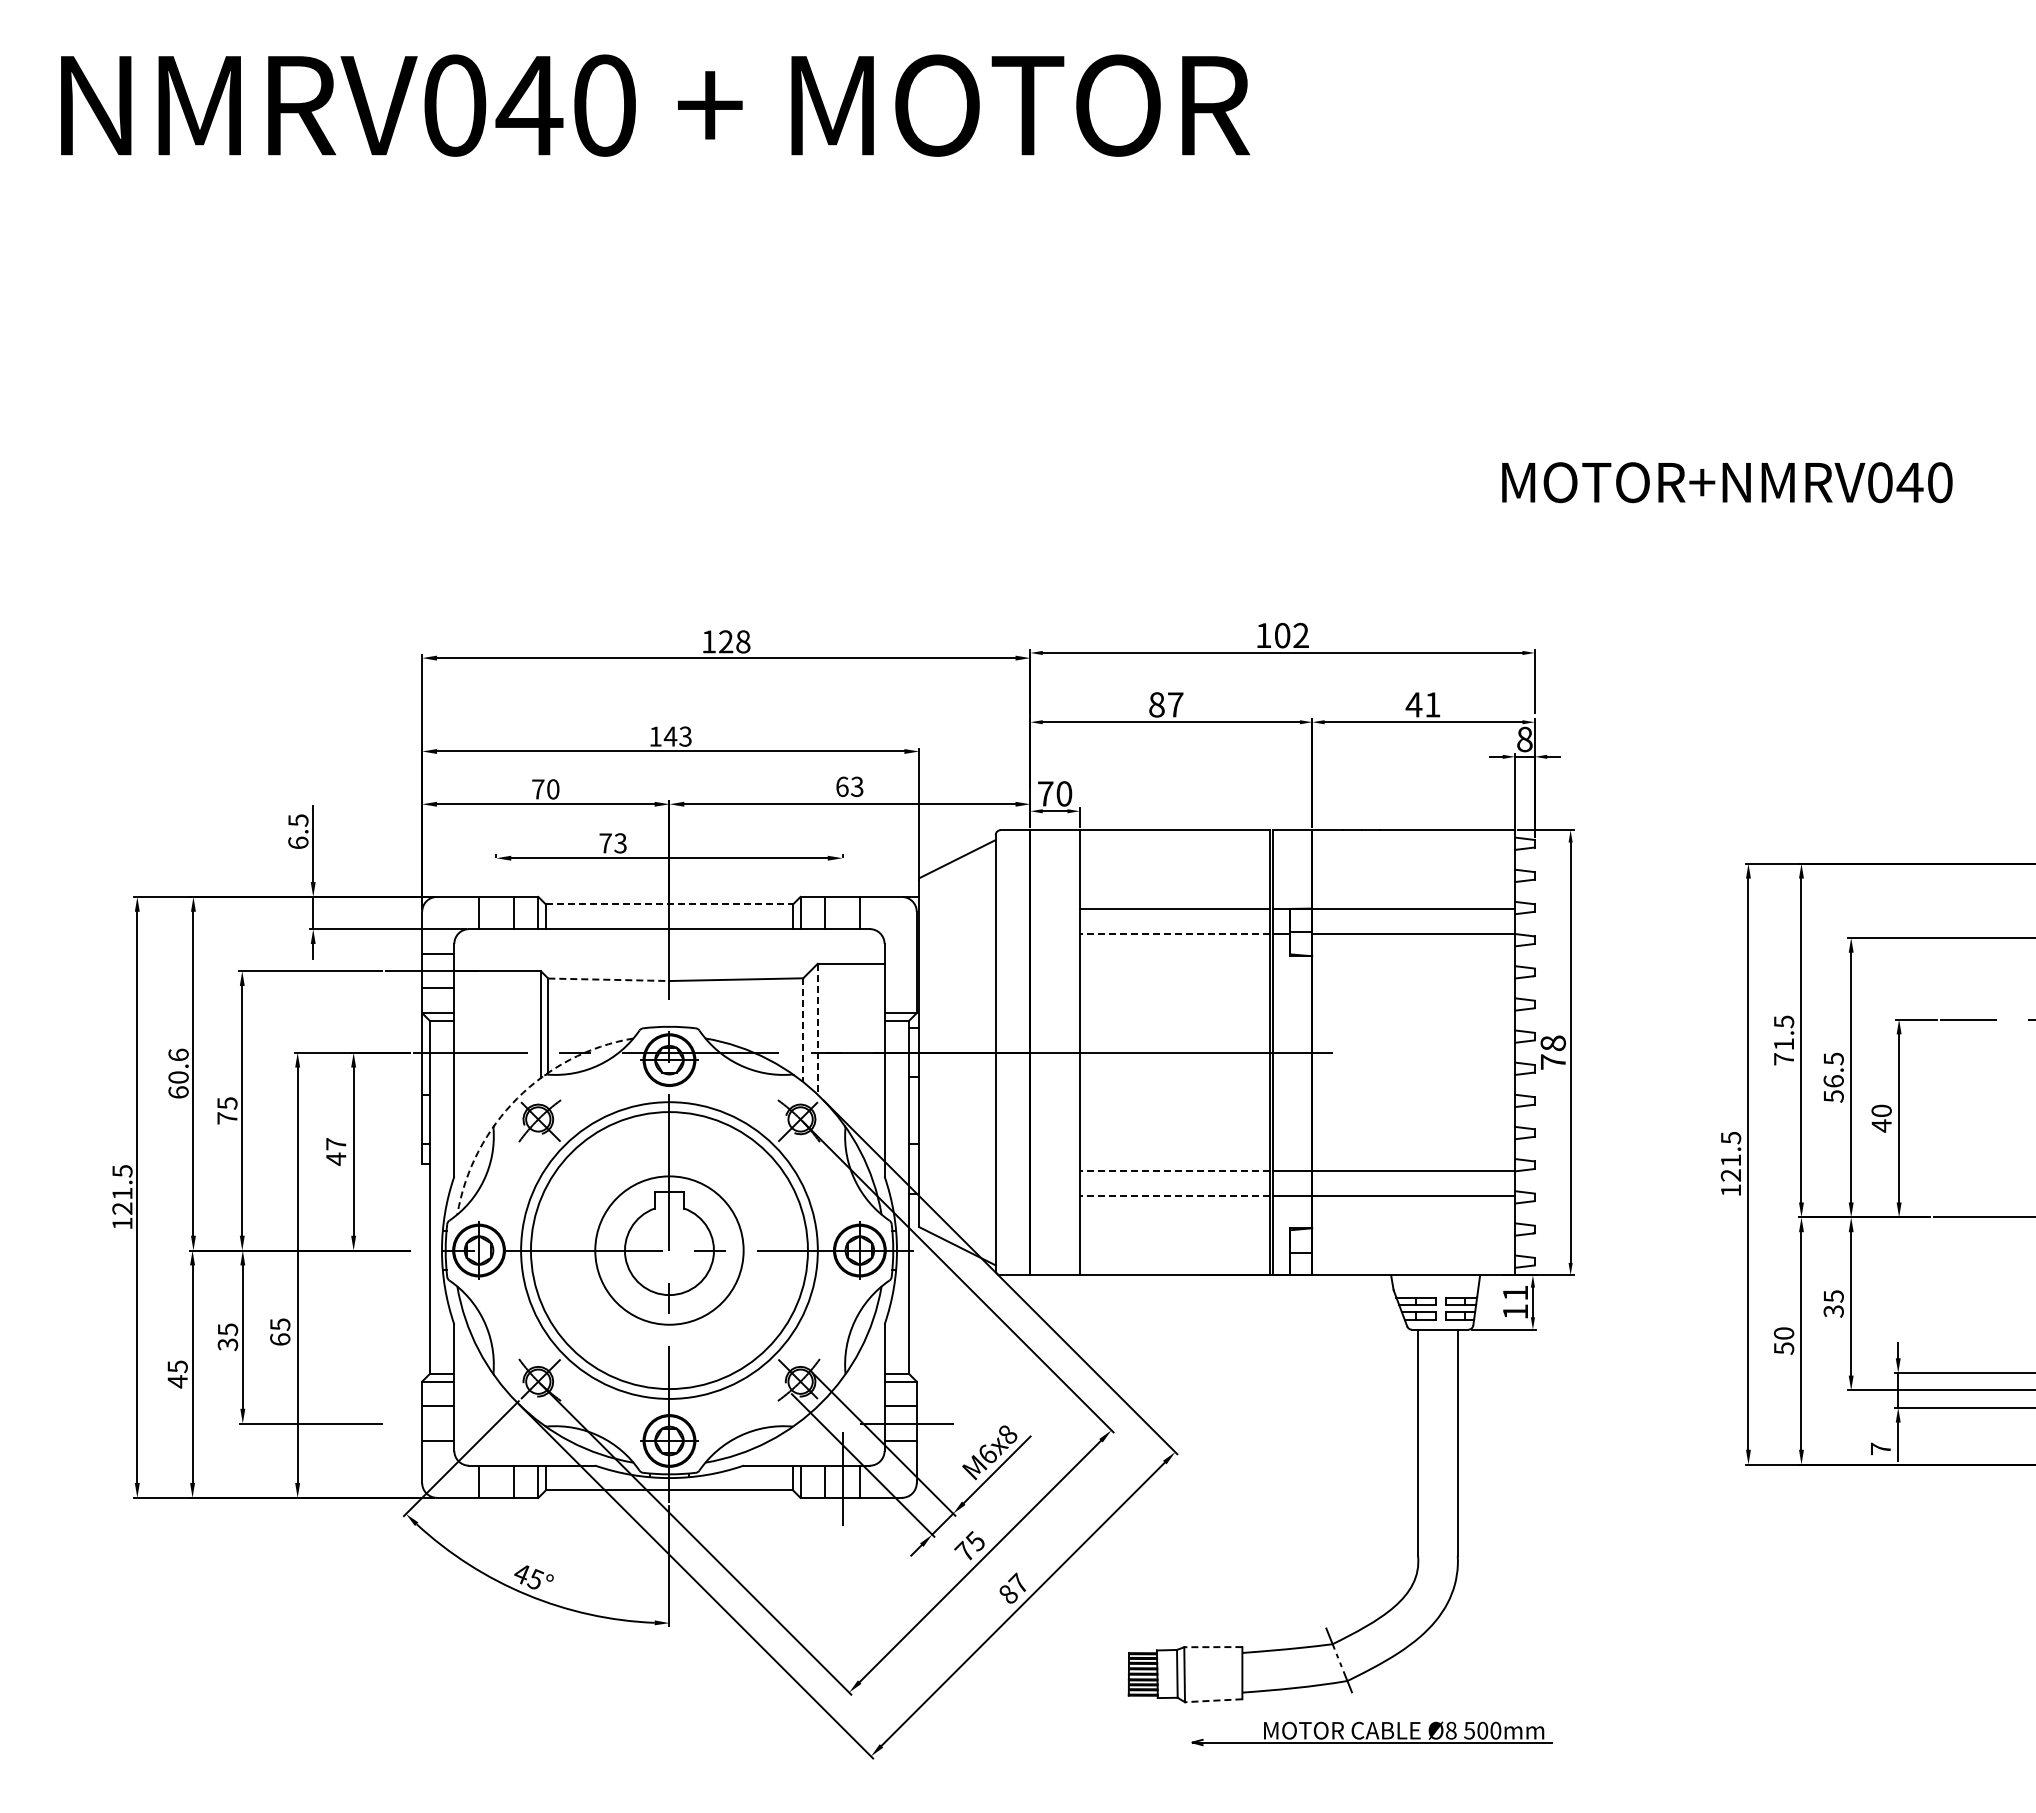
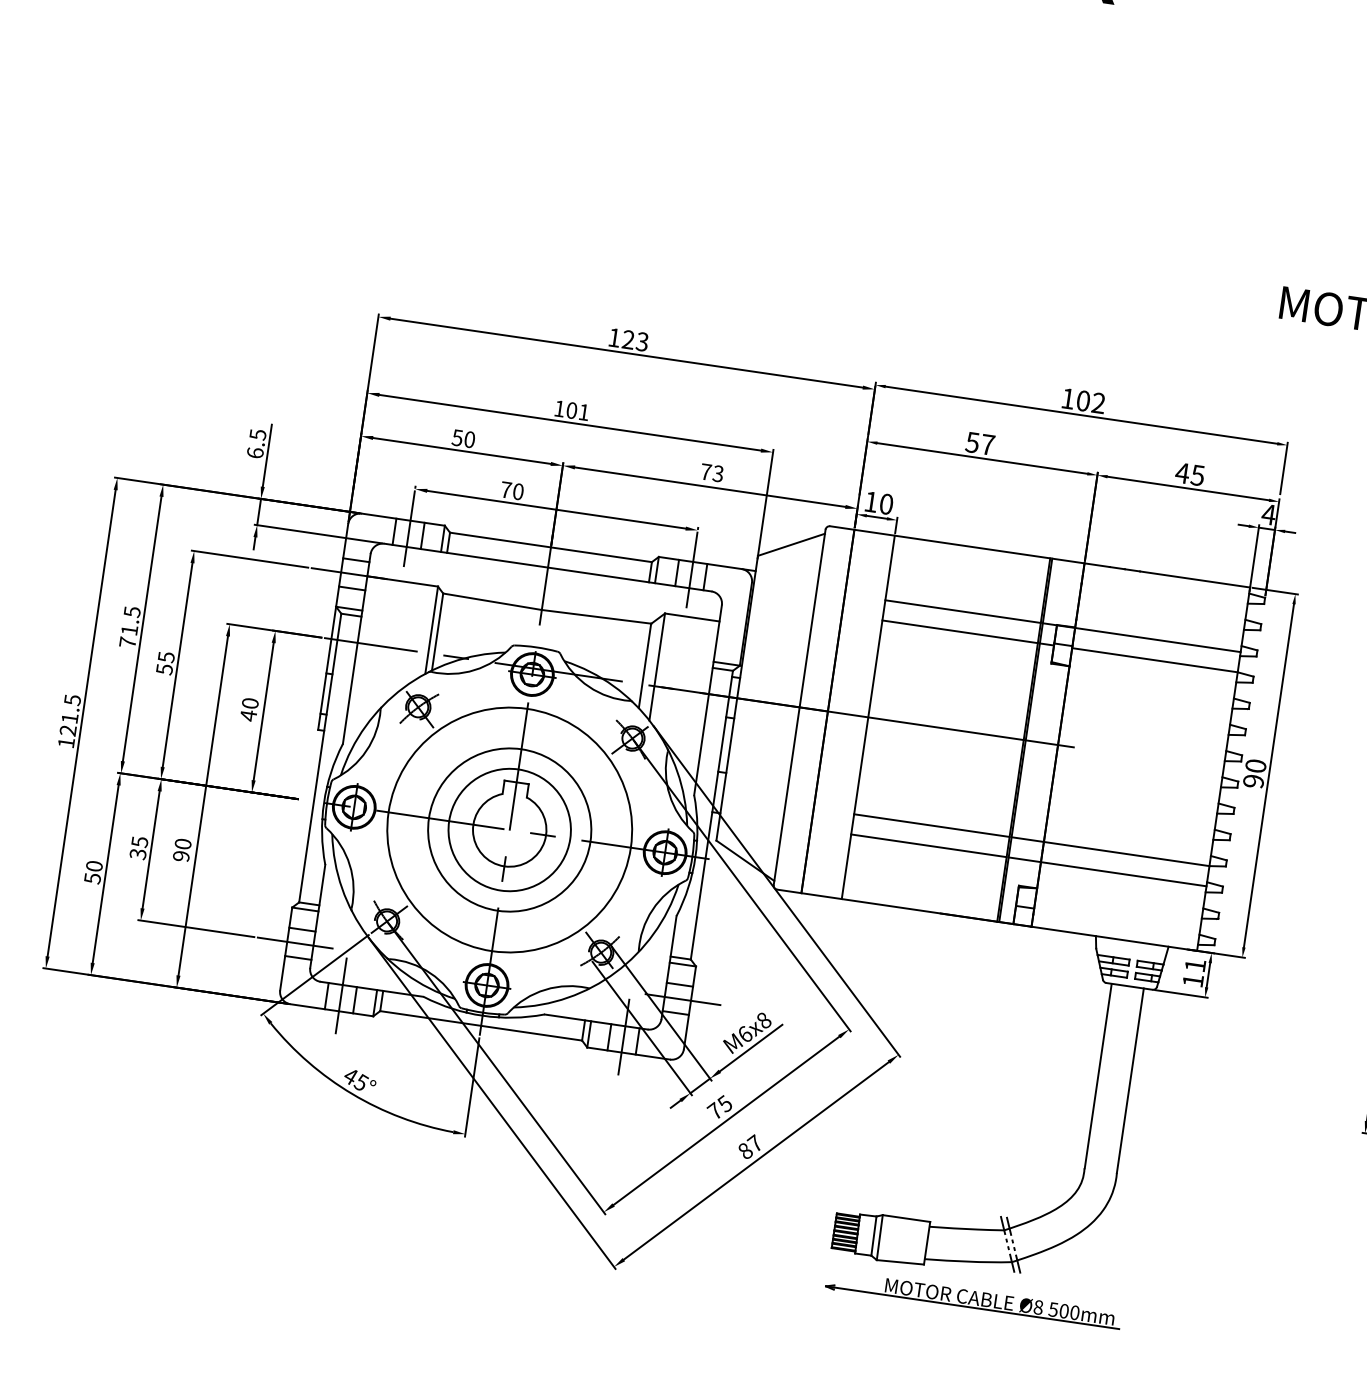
text: (743, 641) -> (642, 341), 128 -> 123
text: (1156, 704) -> (972, 442), 87 -> 57
text: (1432, 704) -> (1197, 475), 41 -> 45
text: (677, 736) -> (577, 411), 143 -> 101
text: (1524, 739) -> (1268, 514), 8 -> 4
text: (842, 786) -> (706, 471), 63 -> 73
text: (538, 789) -> (457, 438), 70 -> 50
text: (1045, 793) -> (871, 501), 70 -> 10
text: (620, 843) -> (518, 491), 73 -> 70
line: (669, 904) -> (550, 547), dashed -> solid
line: (496, 906) -> (409, 528), added
line: (842, 906) -> (691, 569), added
line: (1174, 934) -> (959, 632), dashed -> solid
line: (608, 979) -> (492, 601), dashed -> solid
line: (817, 1029) -> (656, 667), dashed -> solid
line: (803, 1030) -> (645, 666), dashed -> solid
text: (1553, 1052) -> (1255, 773), 78 -> 90
text: (178, 1073) -> (130, 627), 60.6 -> 71.5
arc: (517, 1098) -> (403, 687), dashed -> solid
text: (227, 1118) -> (164, 669), 75 -> 55
text: (336, 1144) -> (250, 703), 47 -> 40
line: (1174, 1171) -> (931, 825), dashed -> solid
line: (1174, 1196) -> (928, 846), dashed -> solid
circle: (669, 1250) -> (509, 829), size x0.71
text: (280, 1331) -> (182, 849), 65 -> 90
text: (177, 1374) -> (93, 872), 45 -> 50
line: (431, 1423) -> (294, 942), added
line: (496, 1478) -> (341, 995), added
line: (1212, 1647) -> (905, 1218), dashed -> solid
line: (1347, 1662) -> (1014, 1247), added
line: (1213, 1700) -> (900, 1262), dashed -> solid
part: (1371, 1733) -> (973, 1300), moved

